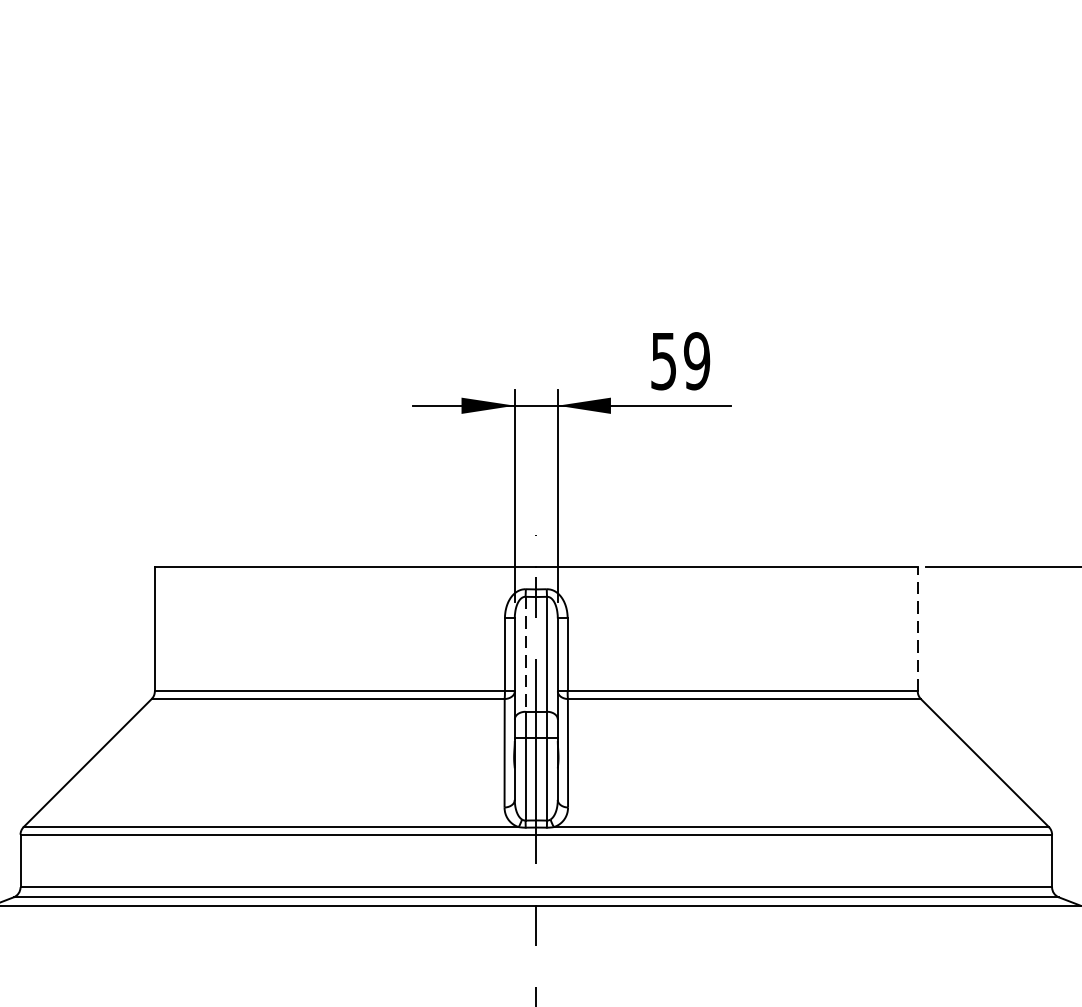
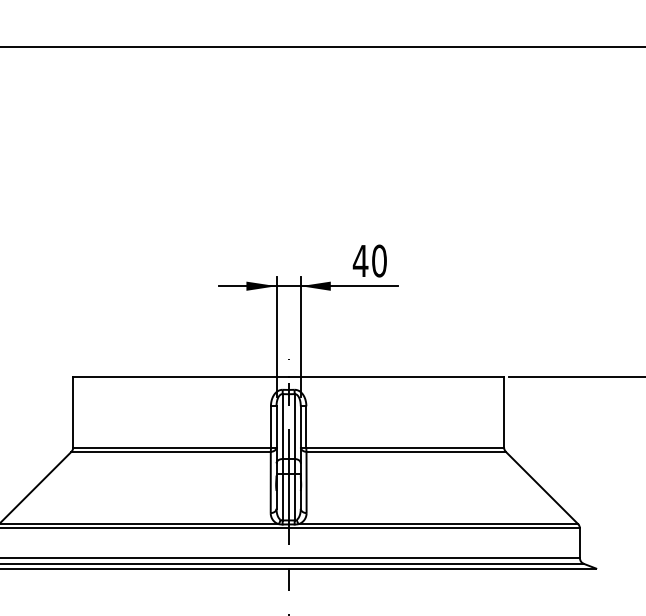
text: (679, 360) -> (369, 260), 59 -> 40
line: (918, 627) -> (504, 411), dashed -> solid
line: (525, 655) -> (282, 427), dashed -> solid

